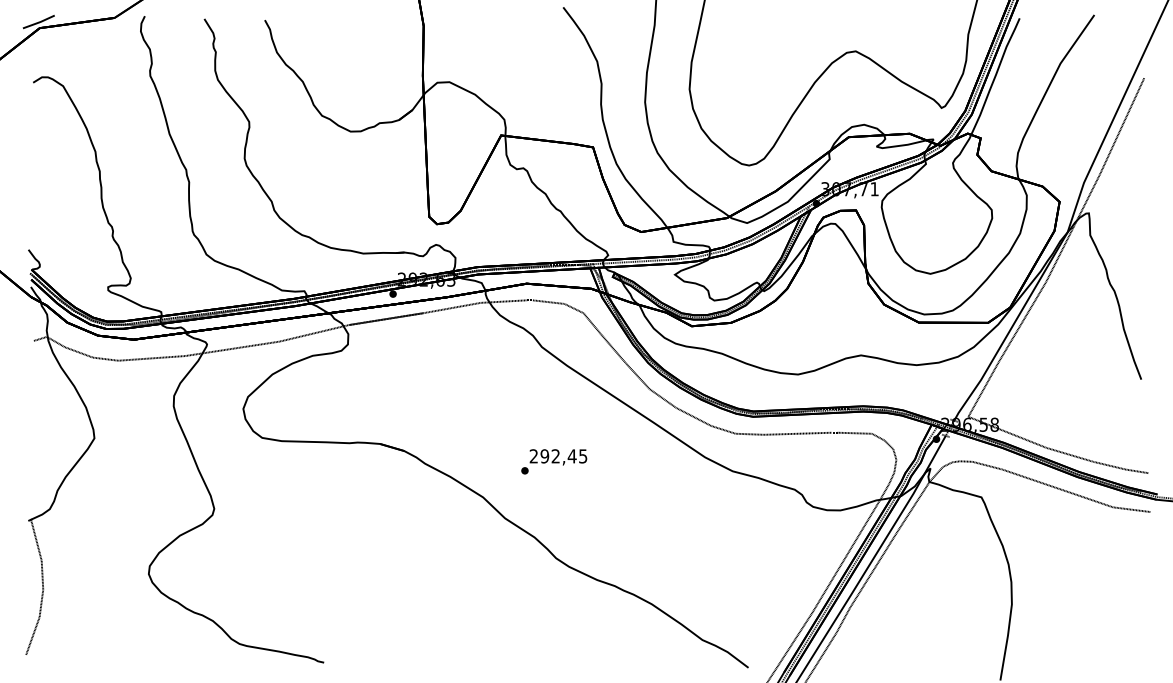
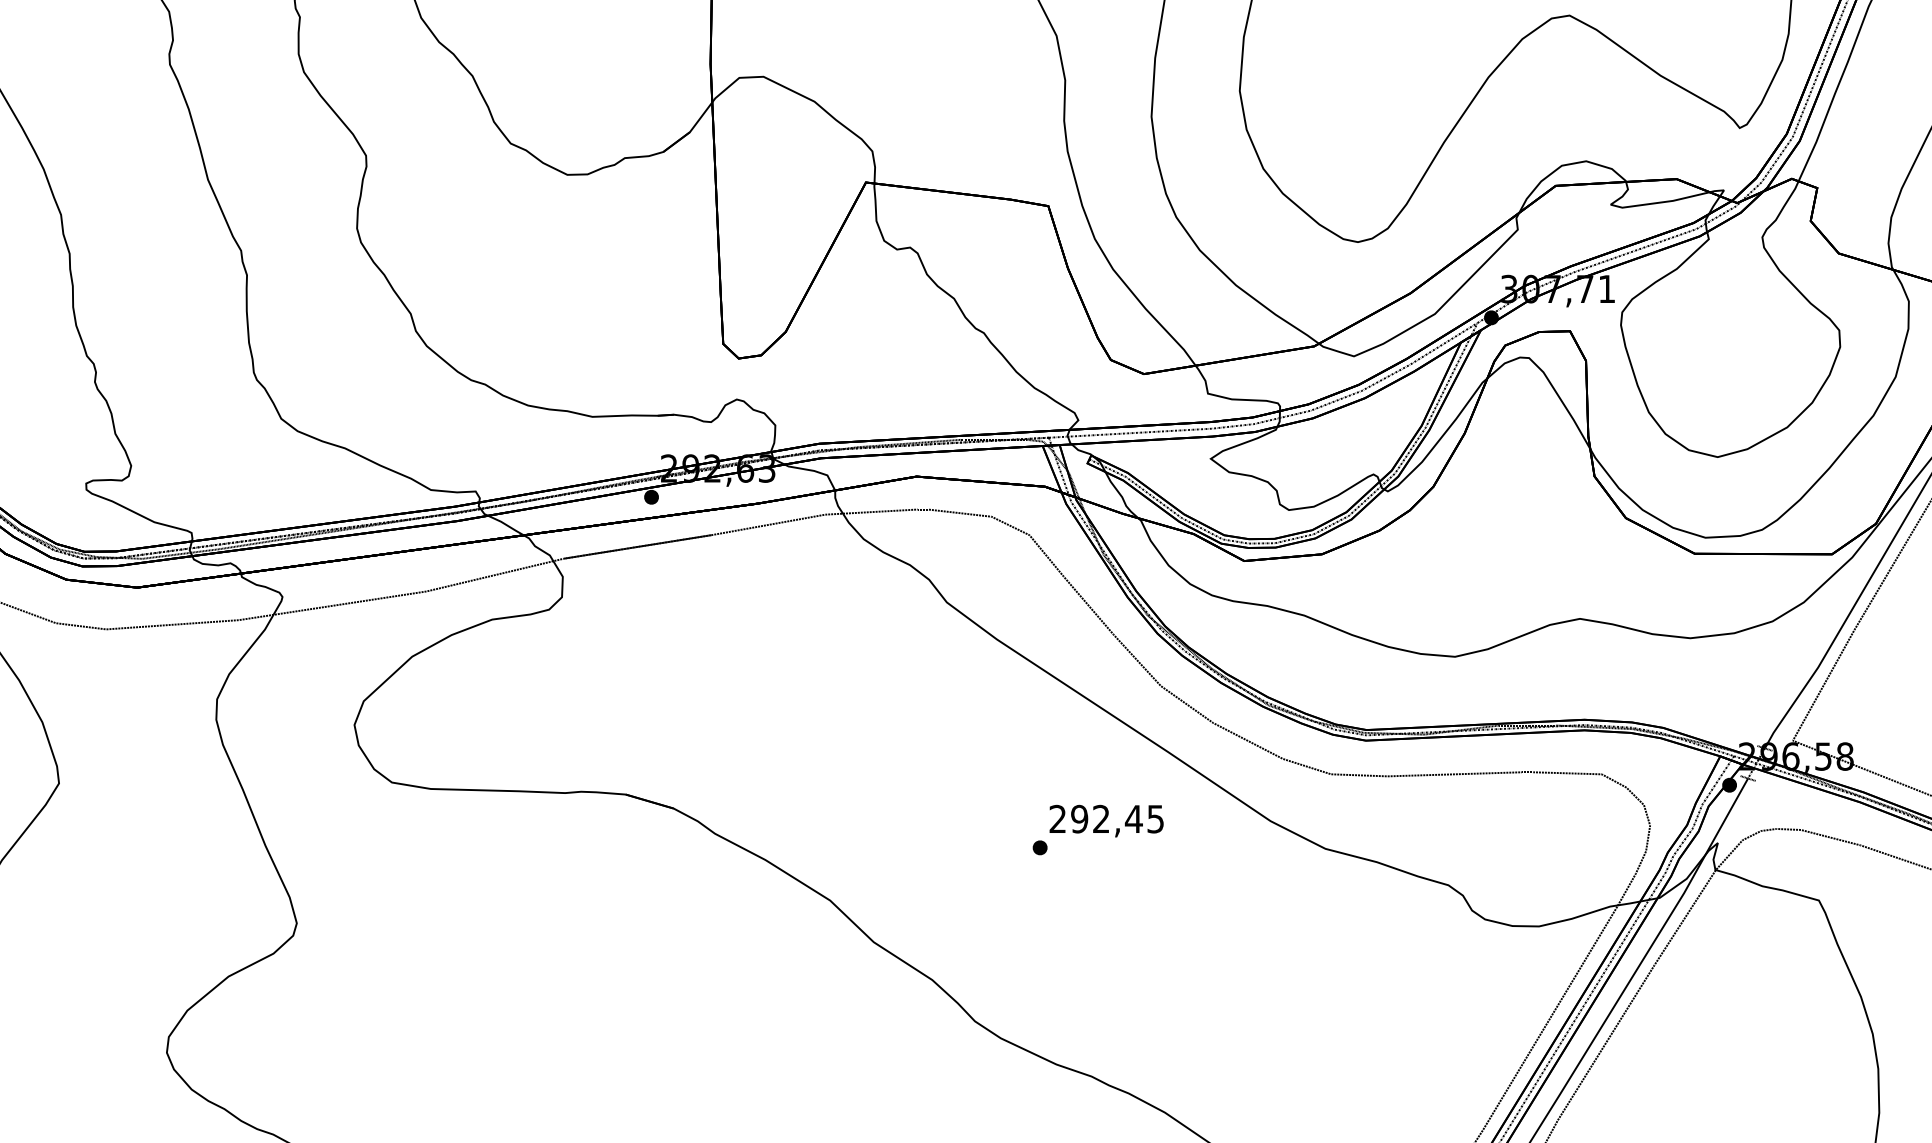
text: (554, 461) -> (1098, 829), moved

